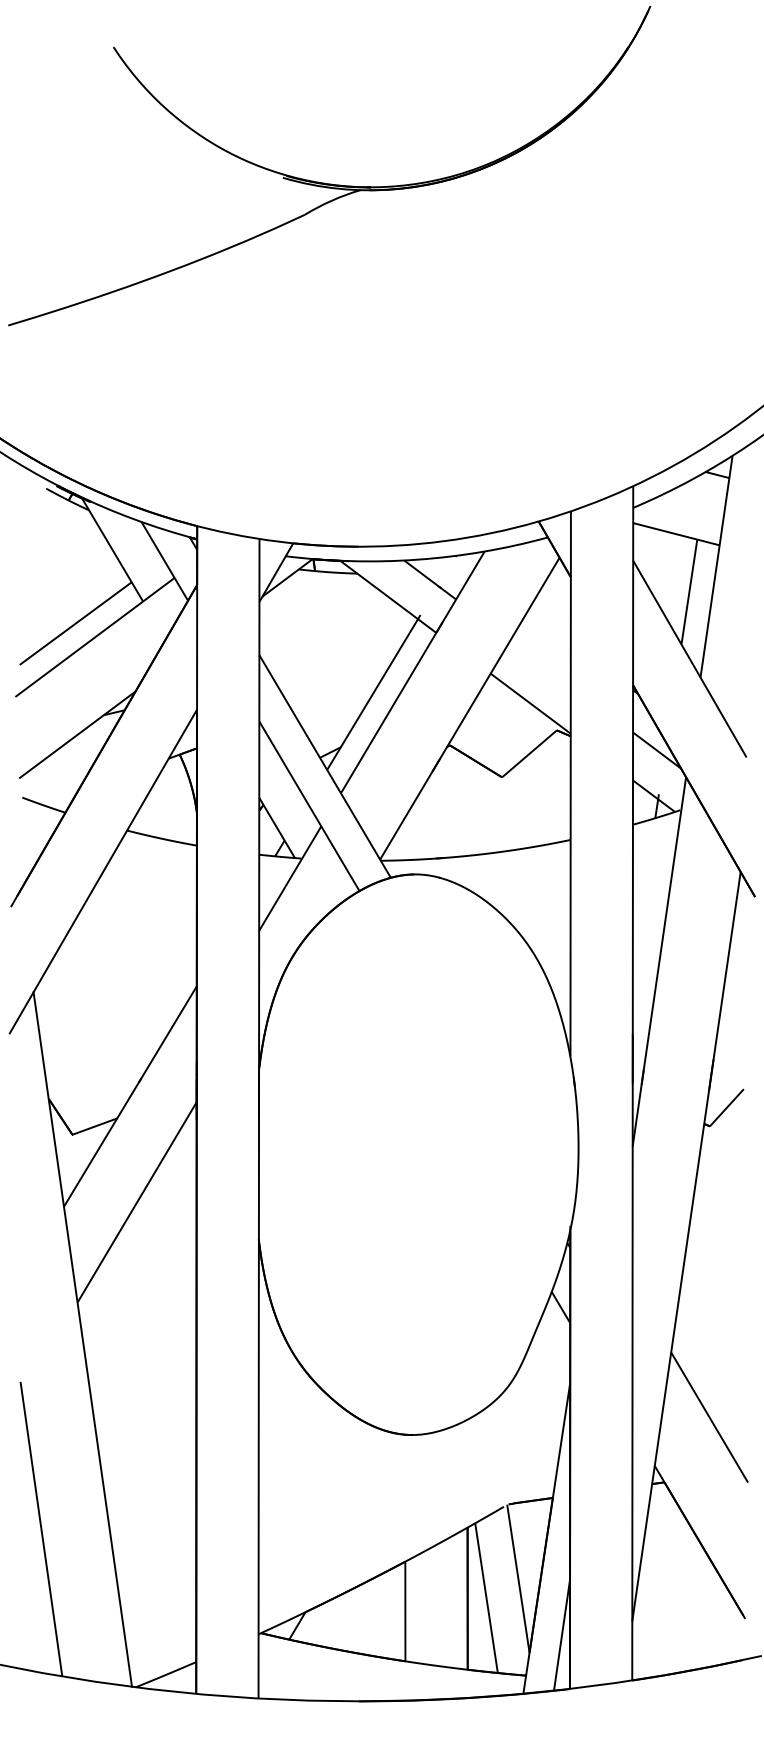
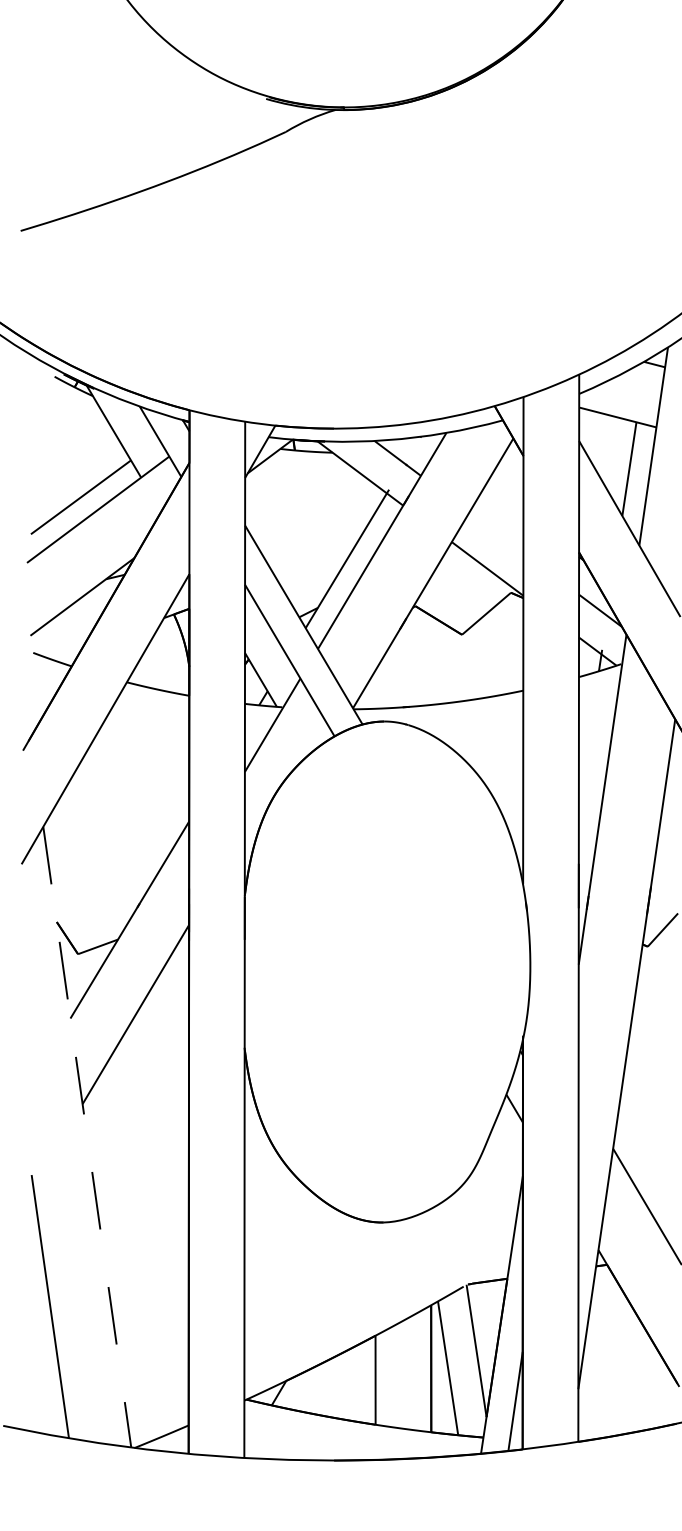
line: (82, 1339) -> (87, 1137), solid -> dashed

